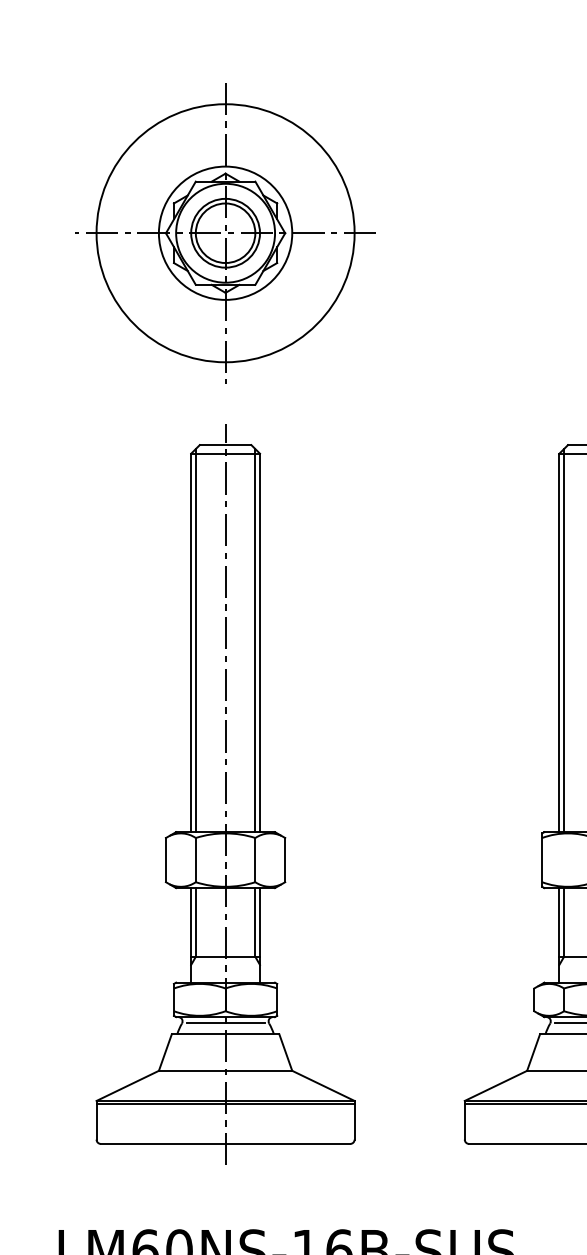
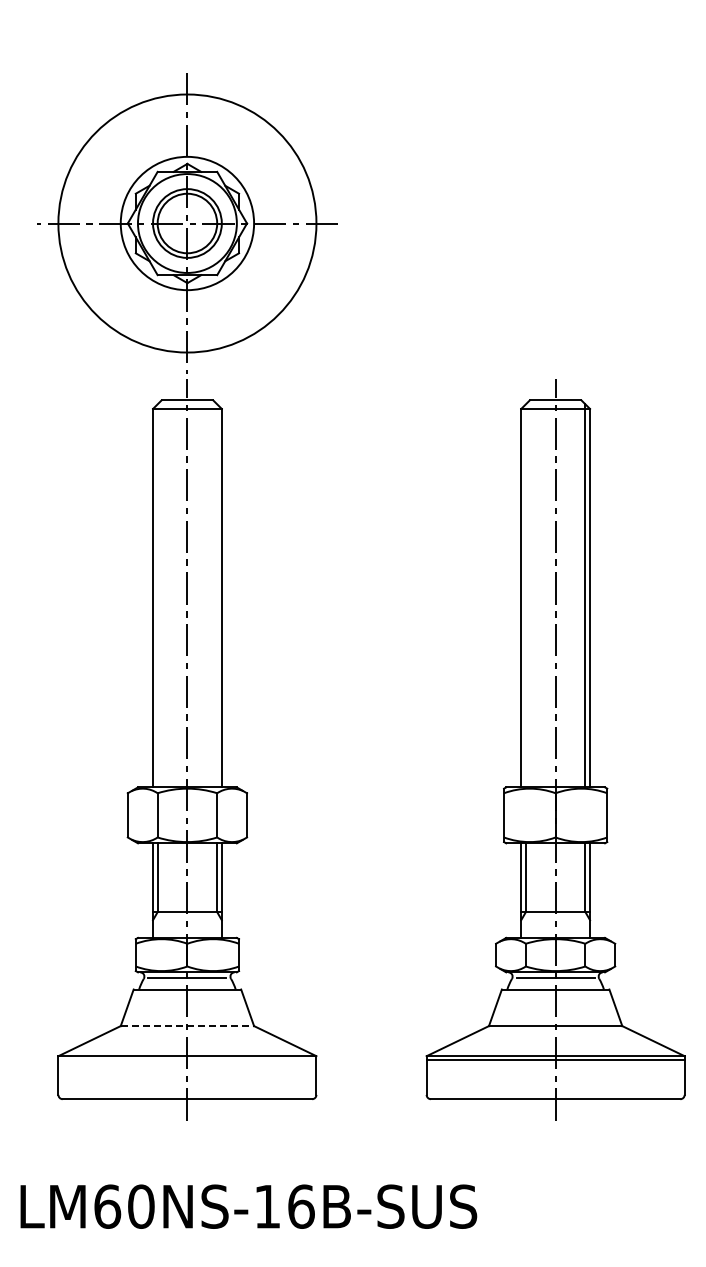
part: (225, 233) -> (187, 223), moved
line: (195, 640) -> (157, 595), removed
line: (255, 640) -> (217, 595), removed
line: (563, 640) -> (525, 595), removed
line: (225, 1071) -> (187, 1026), solid -> dashed
line: (225, 1104) -> (187, 1059), removed

